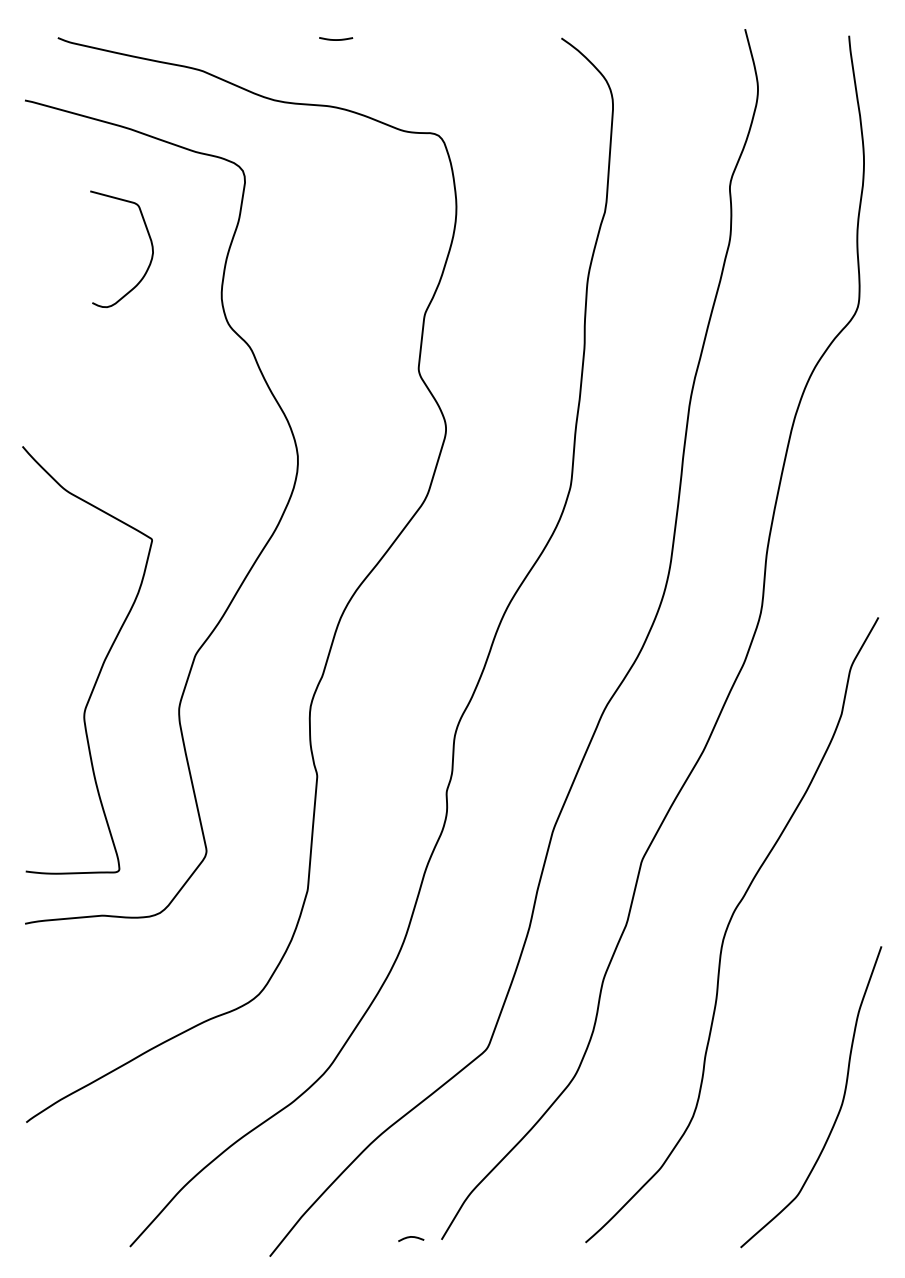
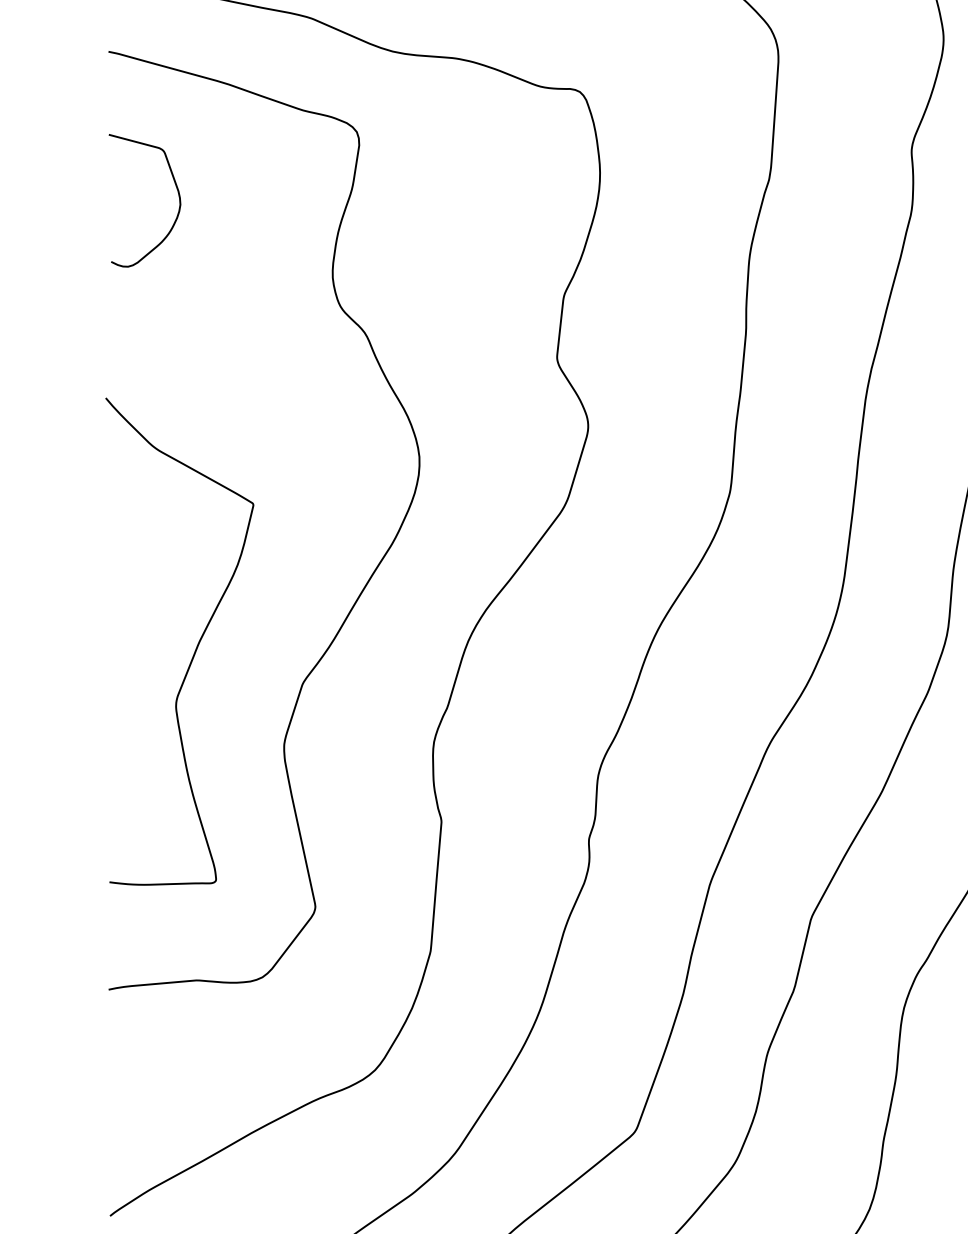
curve: (149, 239) -> (176, 189), moved
curve: (101, 665) -> (195, 647), moved

